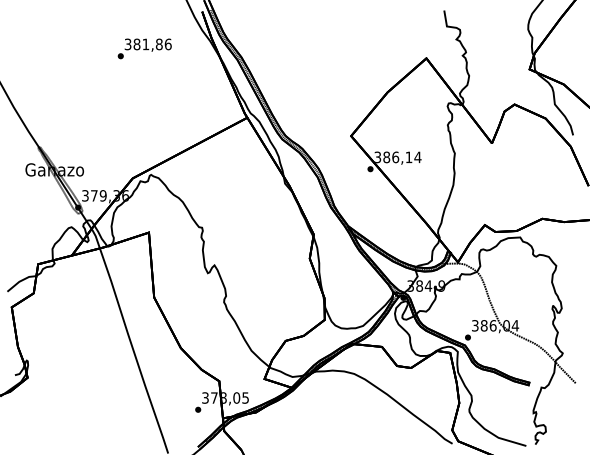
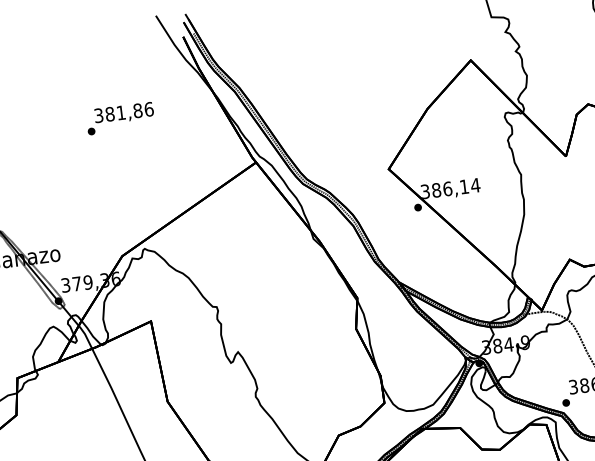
text: (144, 48) -> (120, 118), moved

